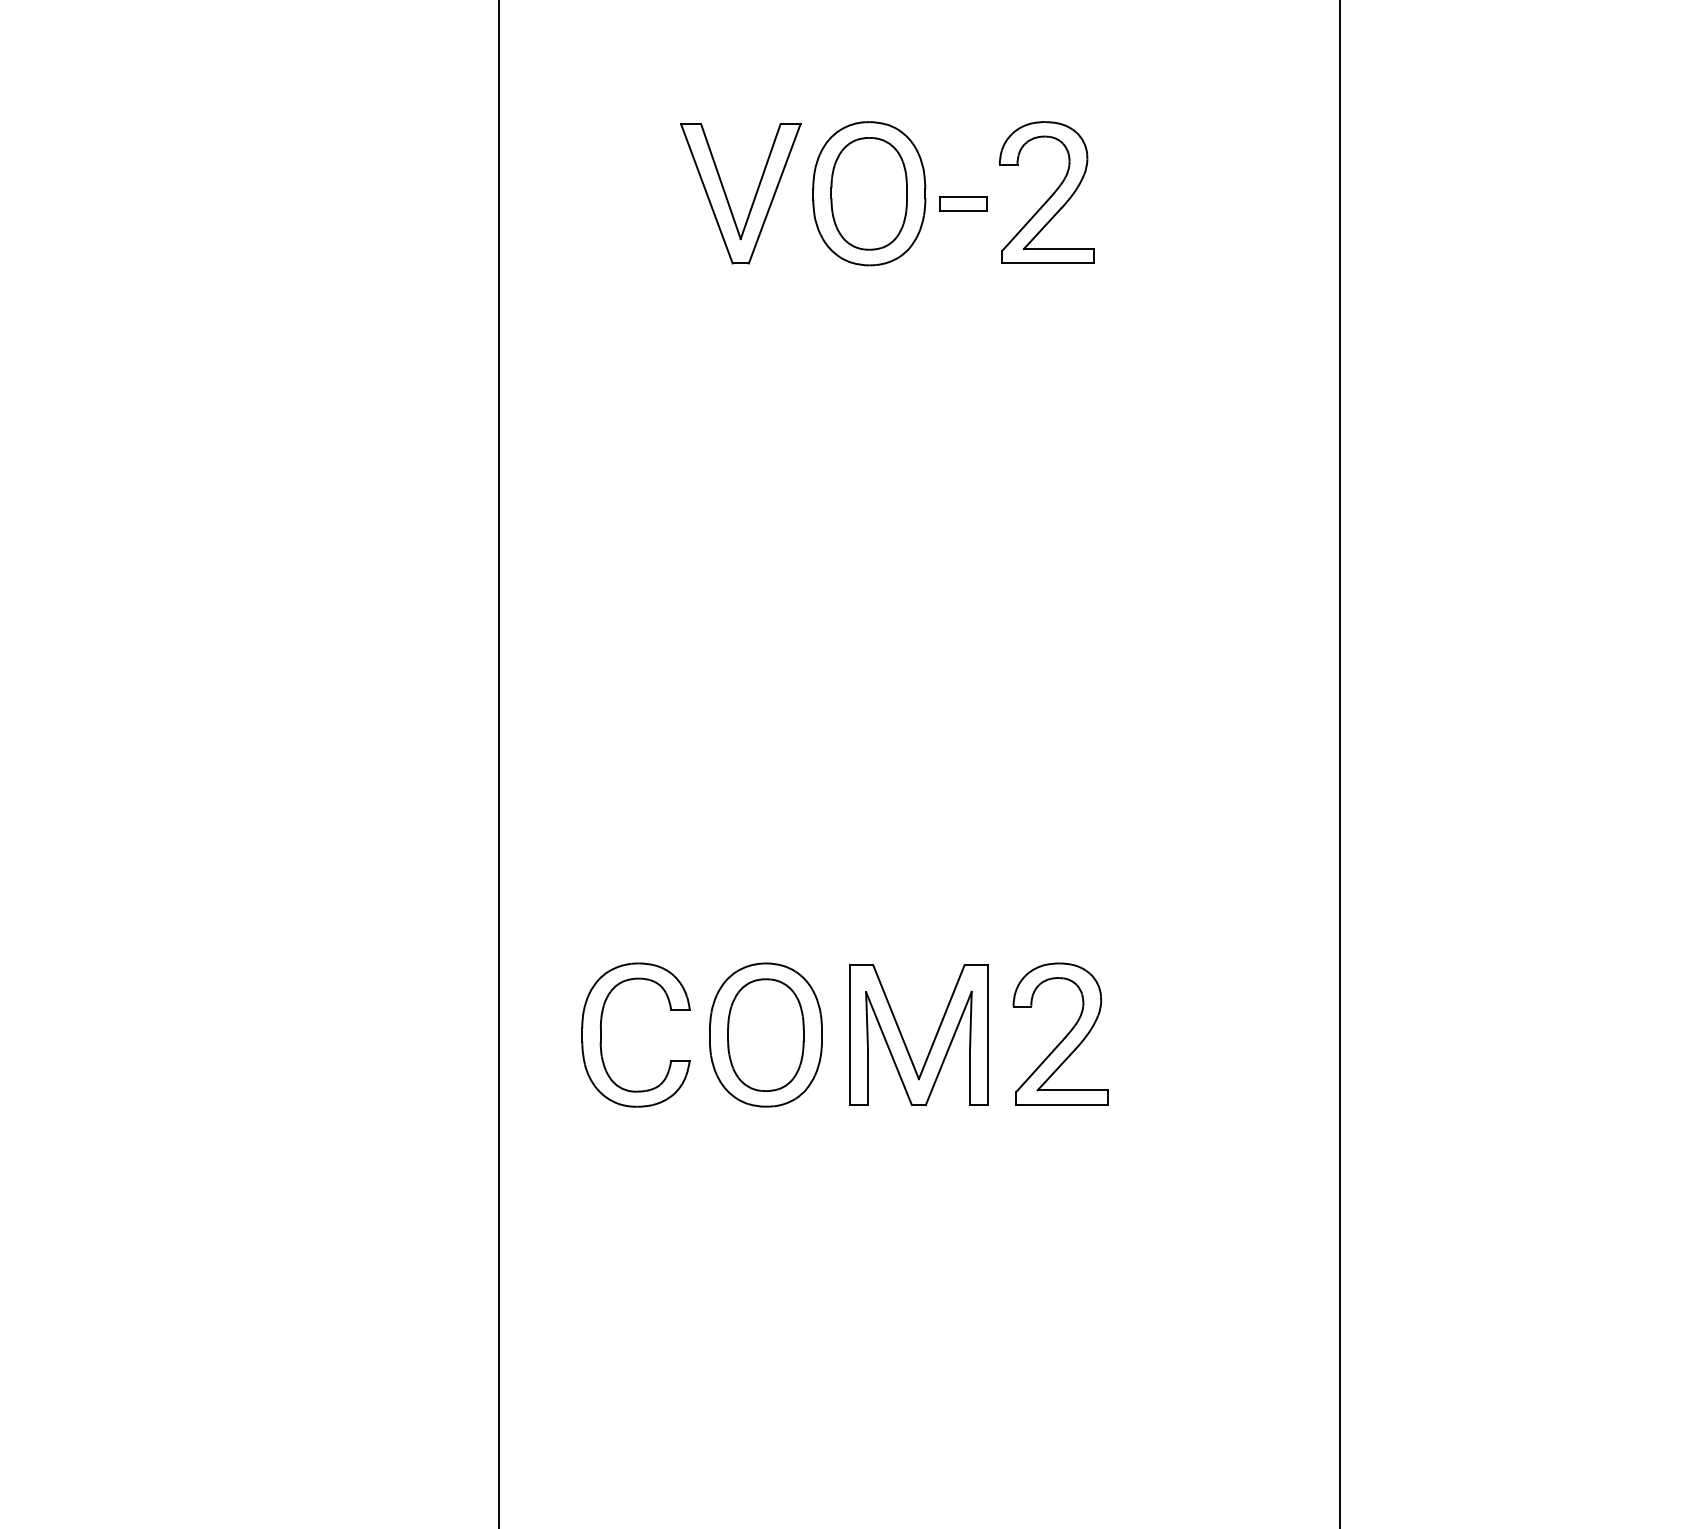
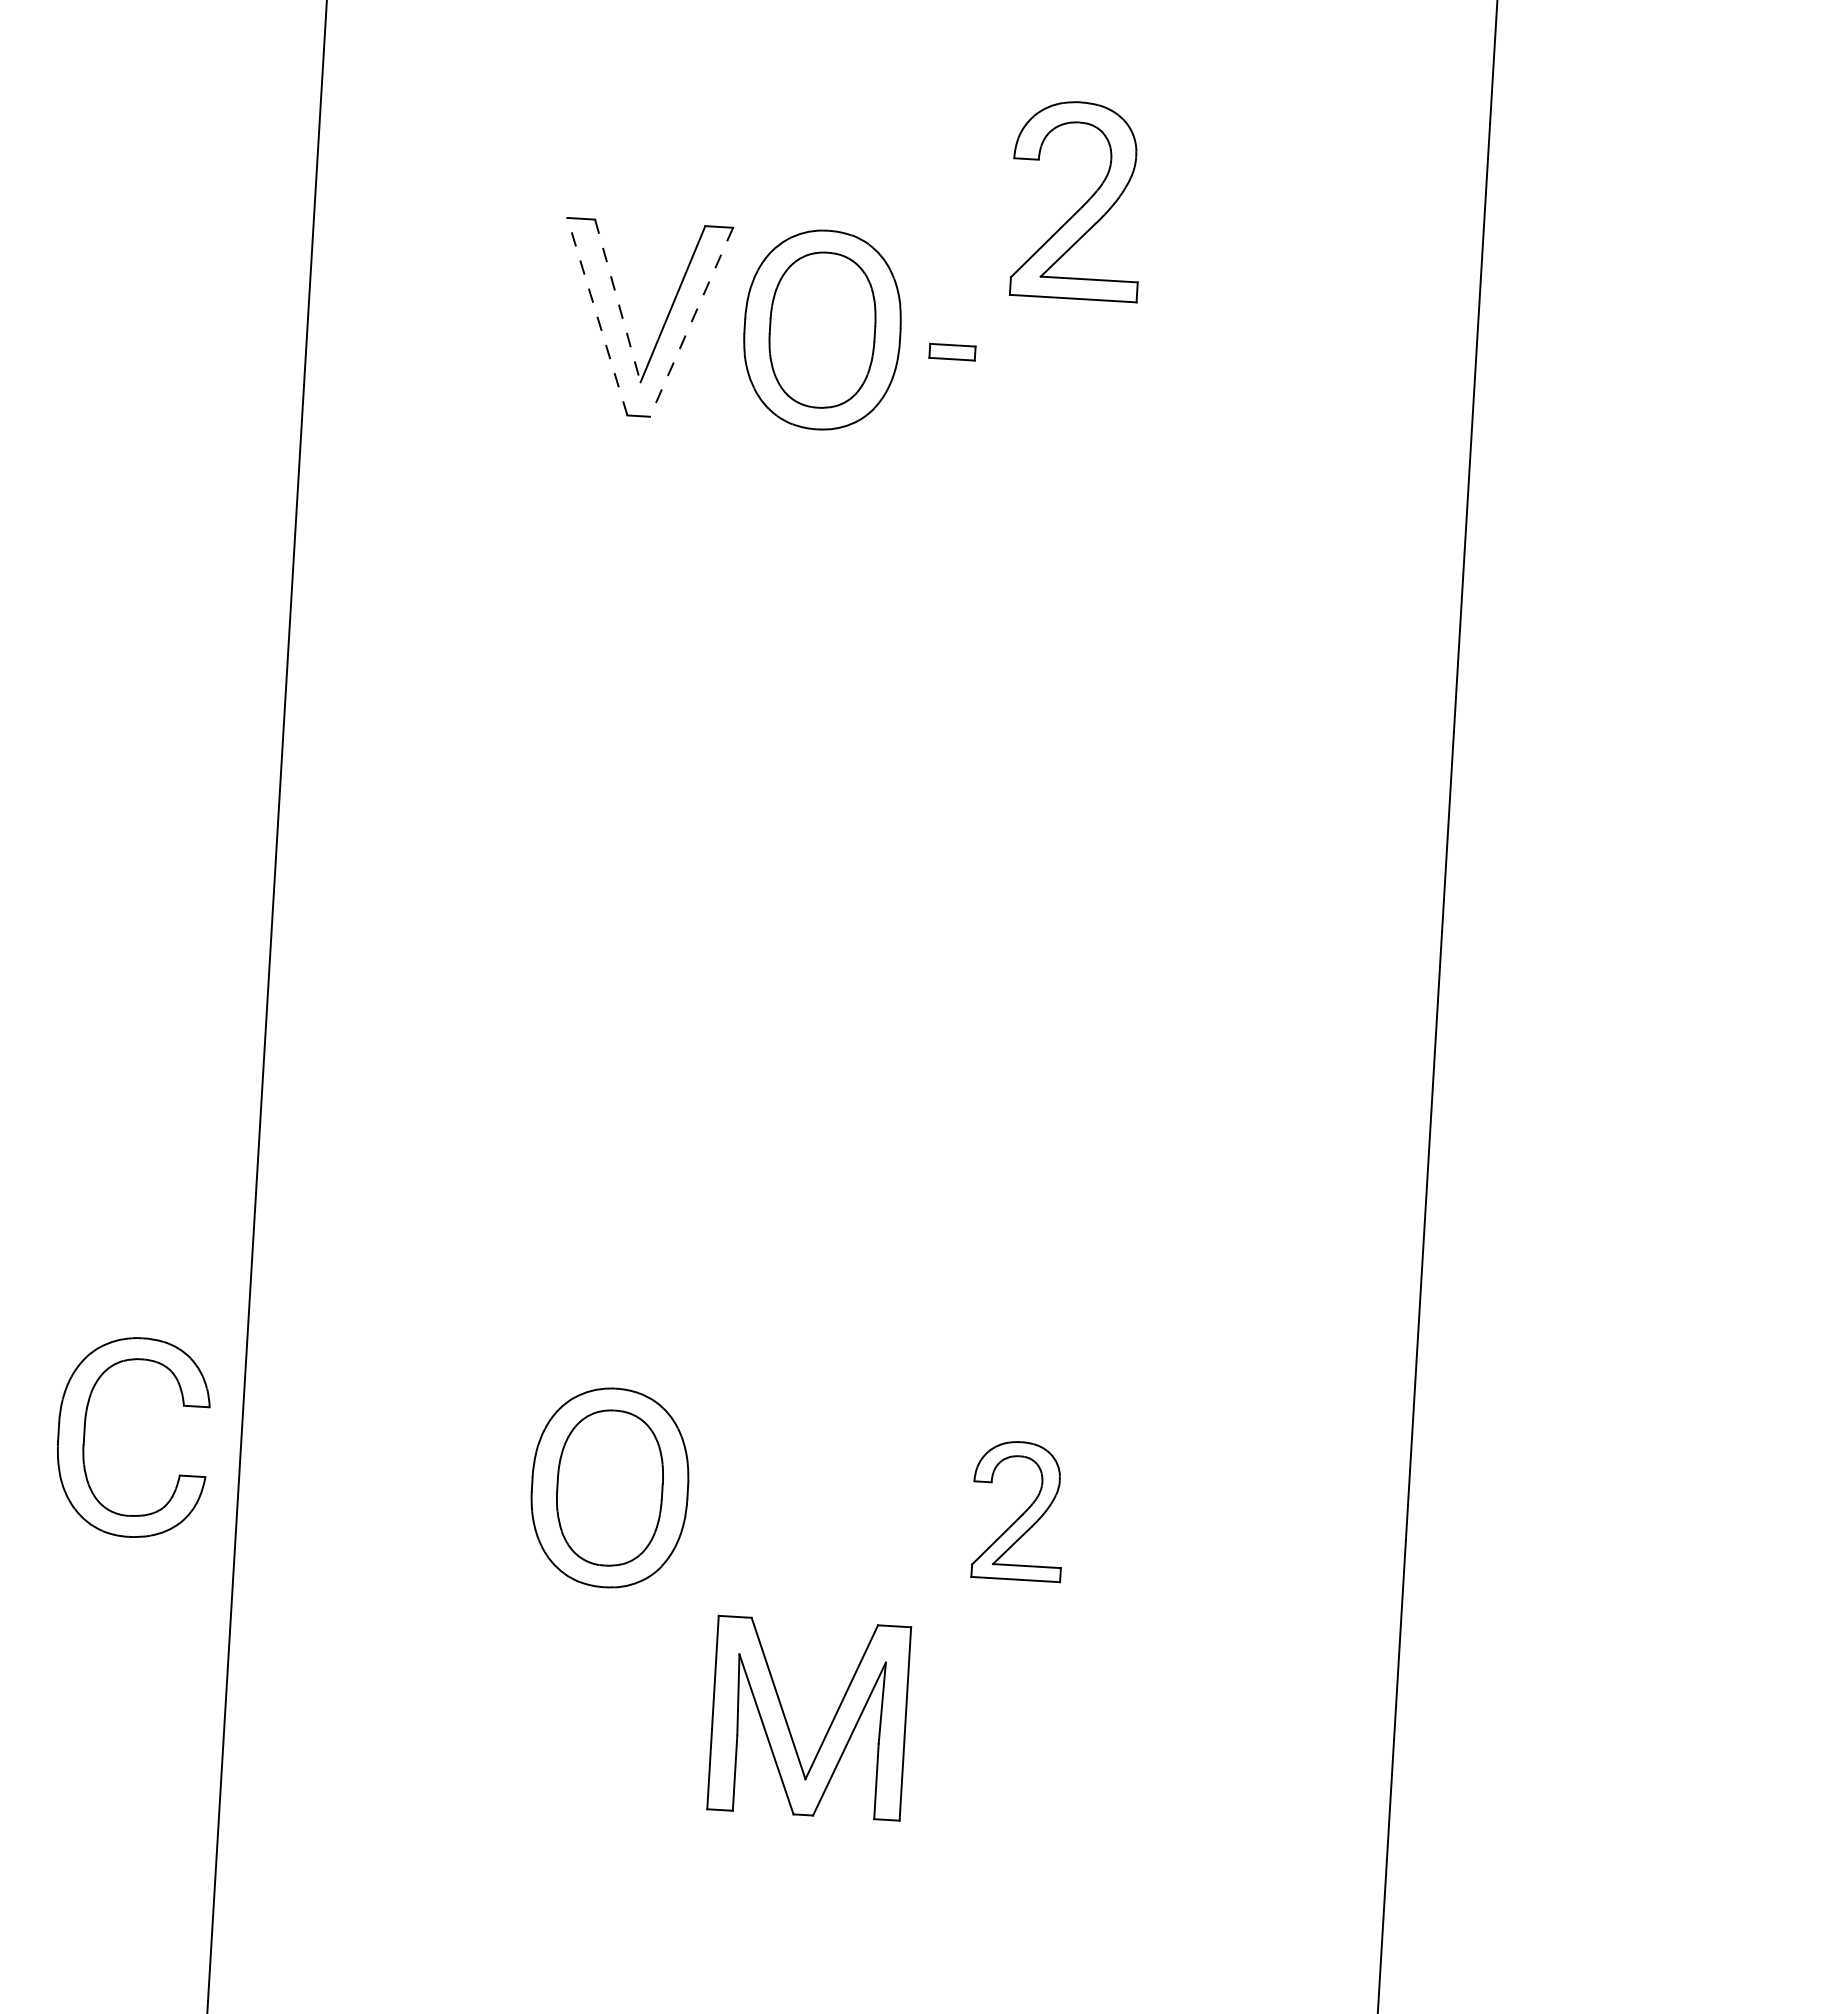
line: (720, 181) -> (617, 300), solid -> dashed
part: (1046, 192) -> (1076, 200), moved
line: (706, 193) -> (596, 316), solid -> dashed
line: (774, 194) -> (691, 323), solid -> dashed
part: (963, 203) -> (952, 351), size x0.7
part: (1060, 1033) -> (1018, 1510), size x0.7
part: (601, 1034) -> (85, 1433), moved
part: (904, 1040) -> (788, 1724), moved

